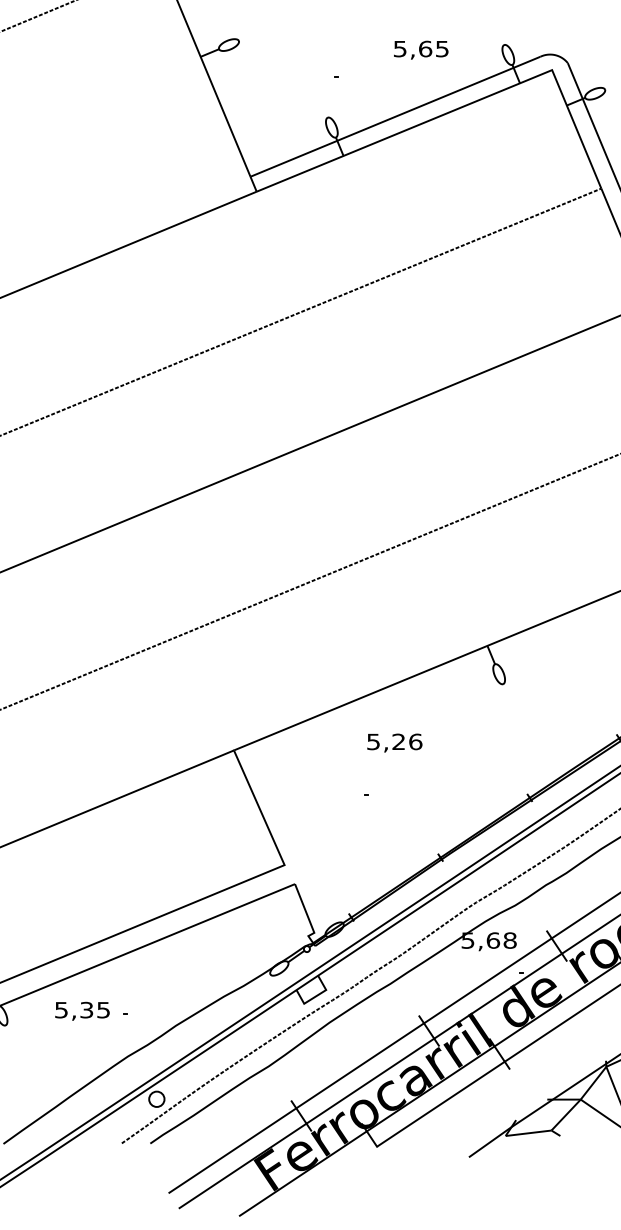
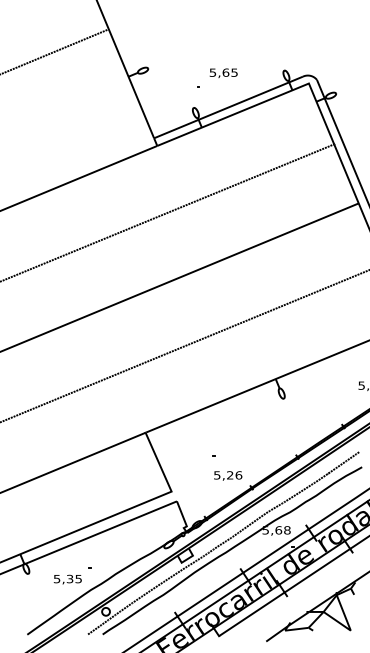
text: (420, 48) -> (223, 72), moved
text: (395, 742) -> (228, 475), moved
text: (81, 1011) -> (67, 579), moved

